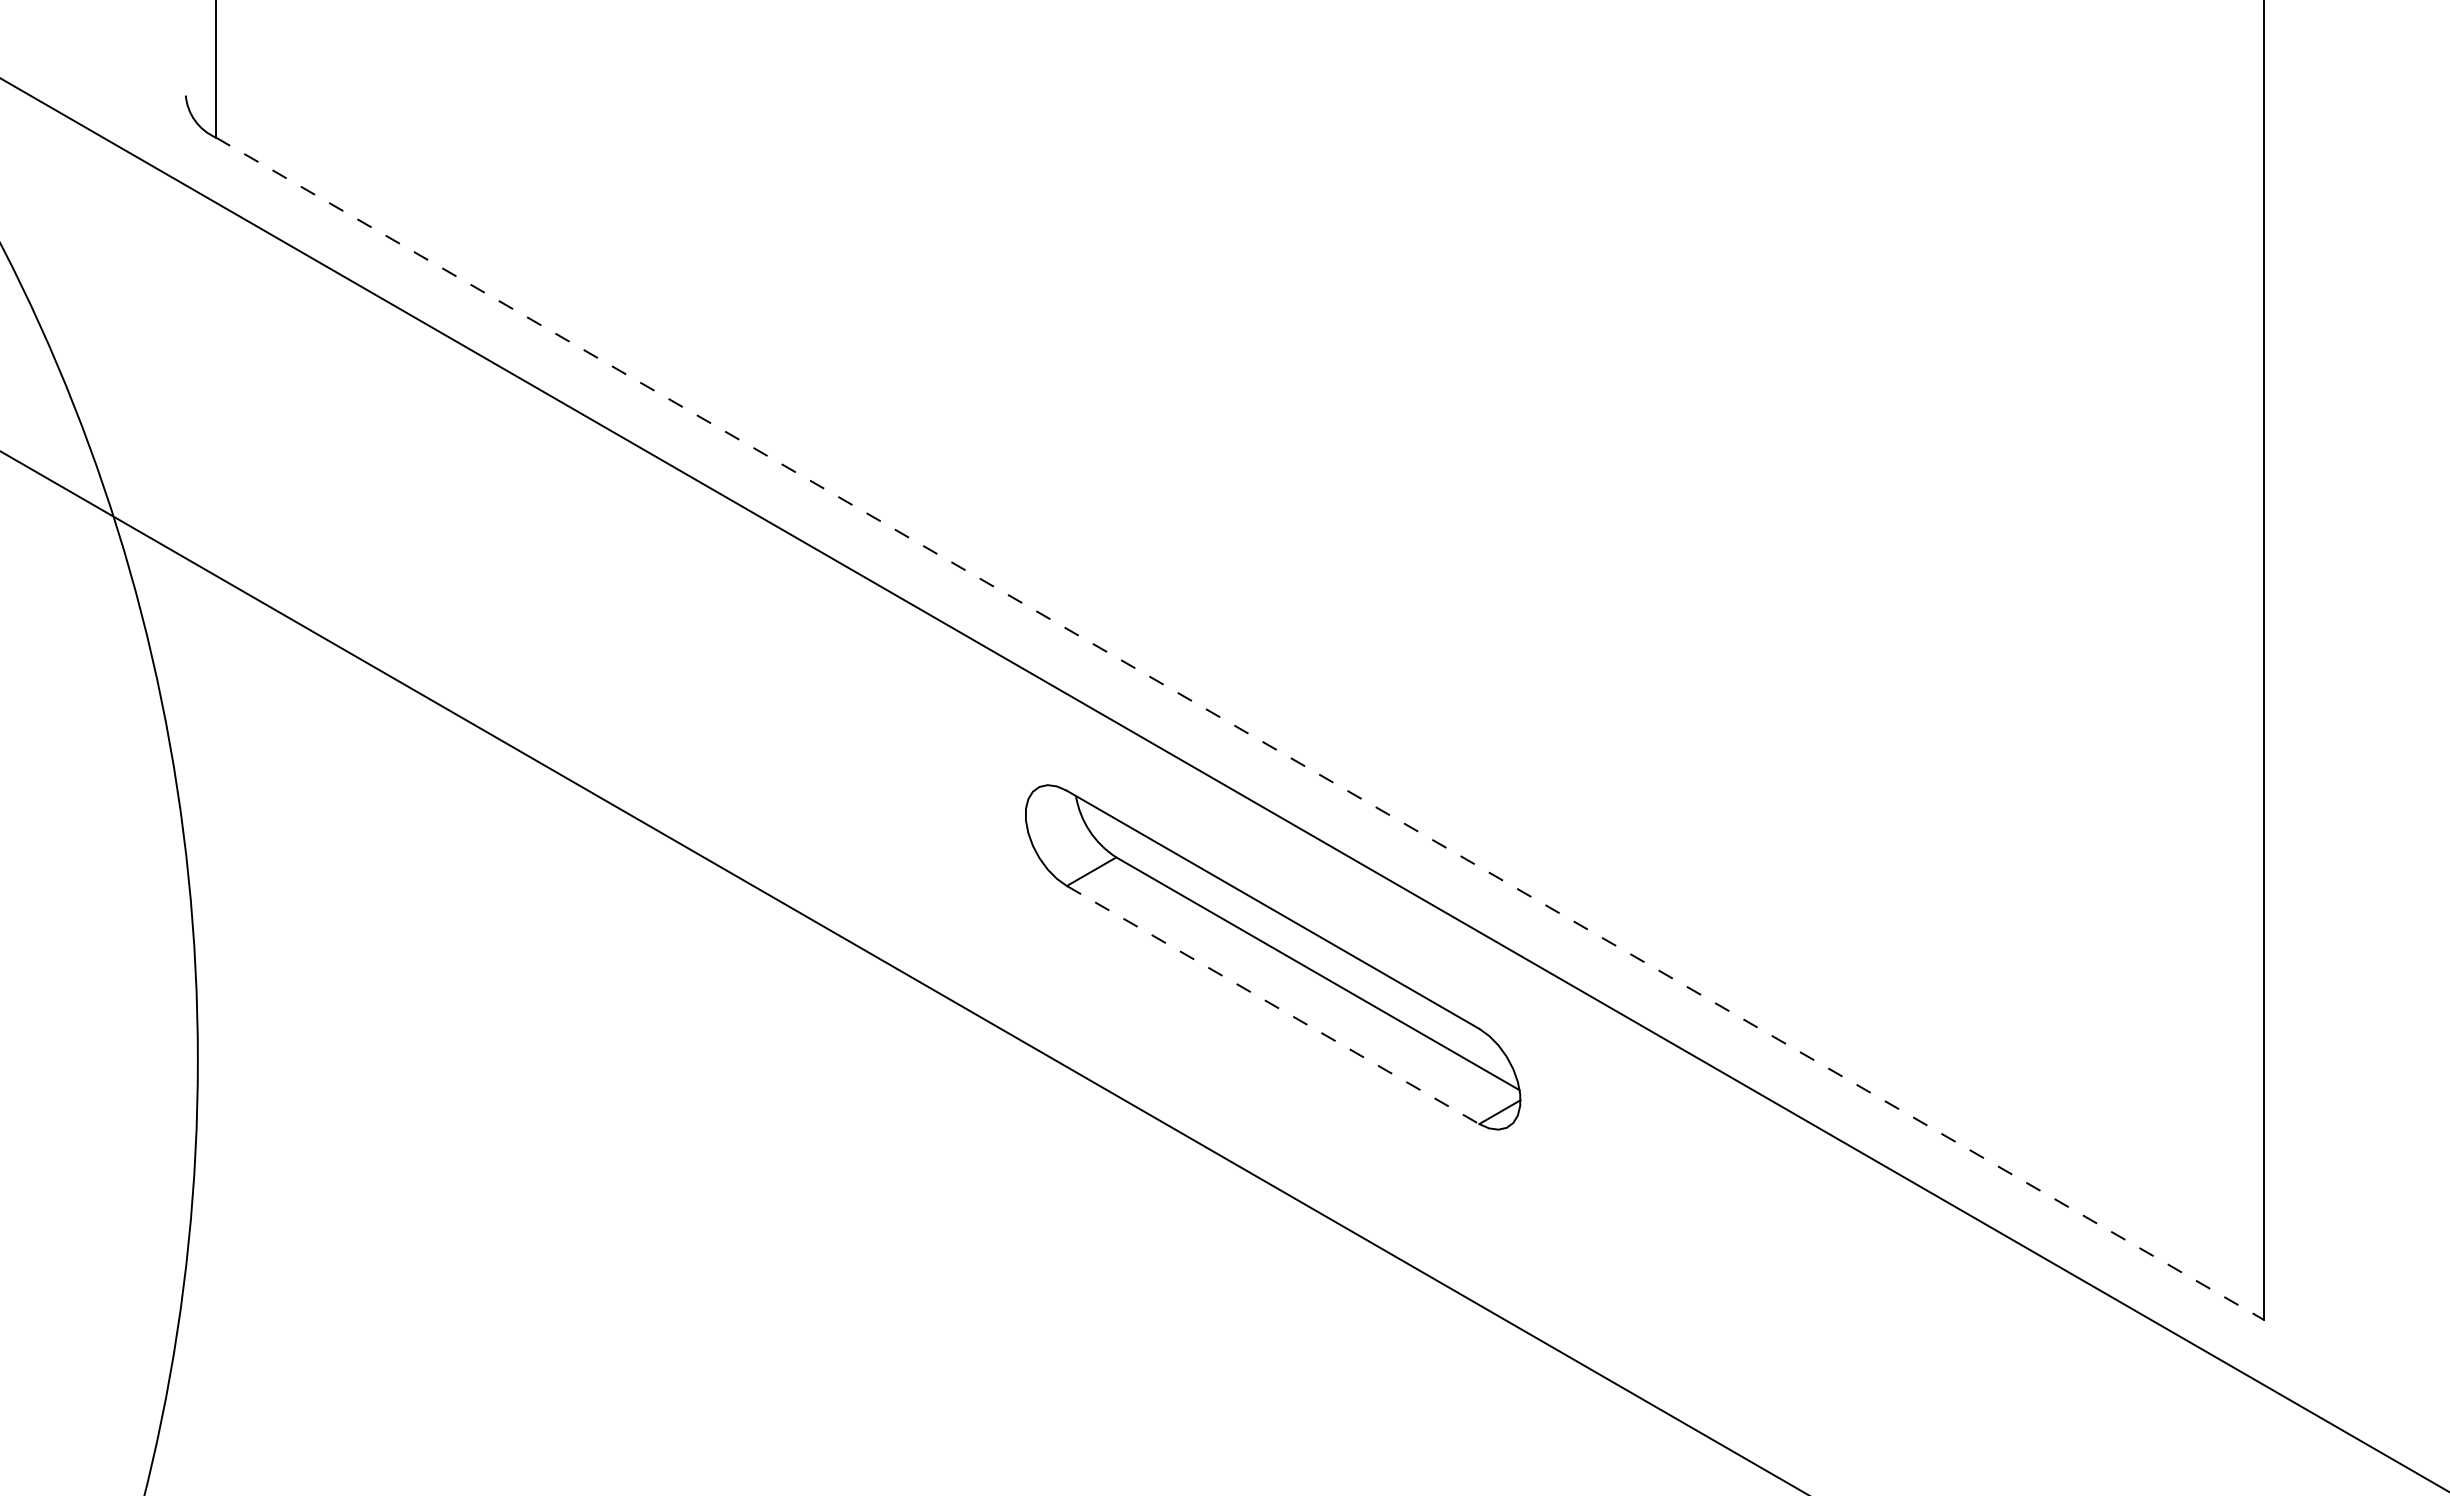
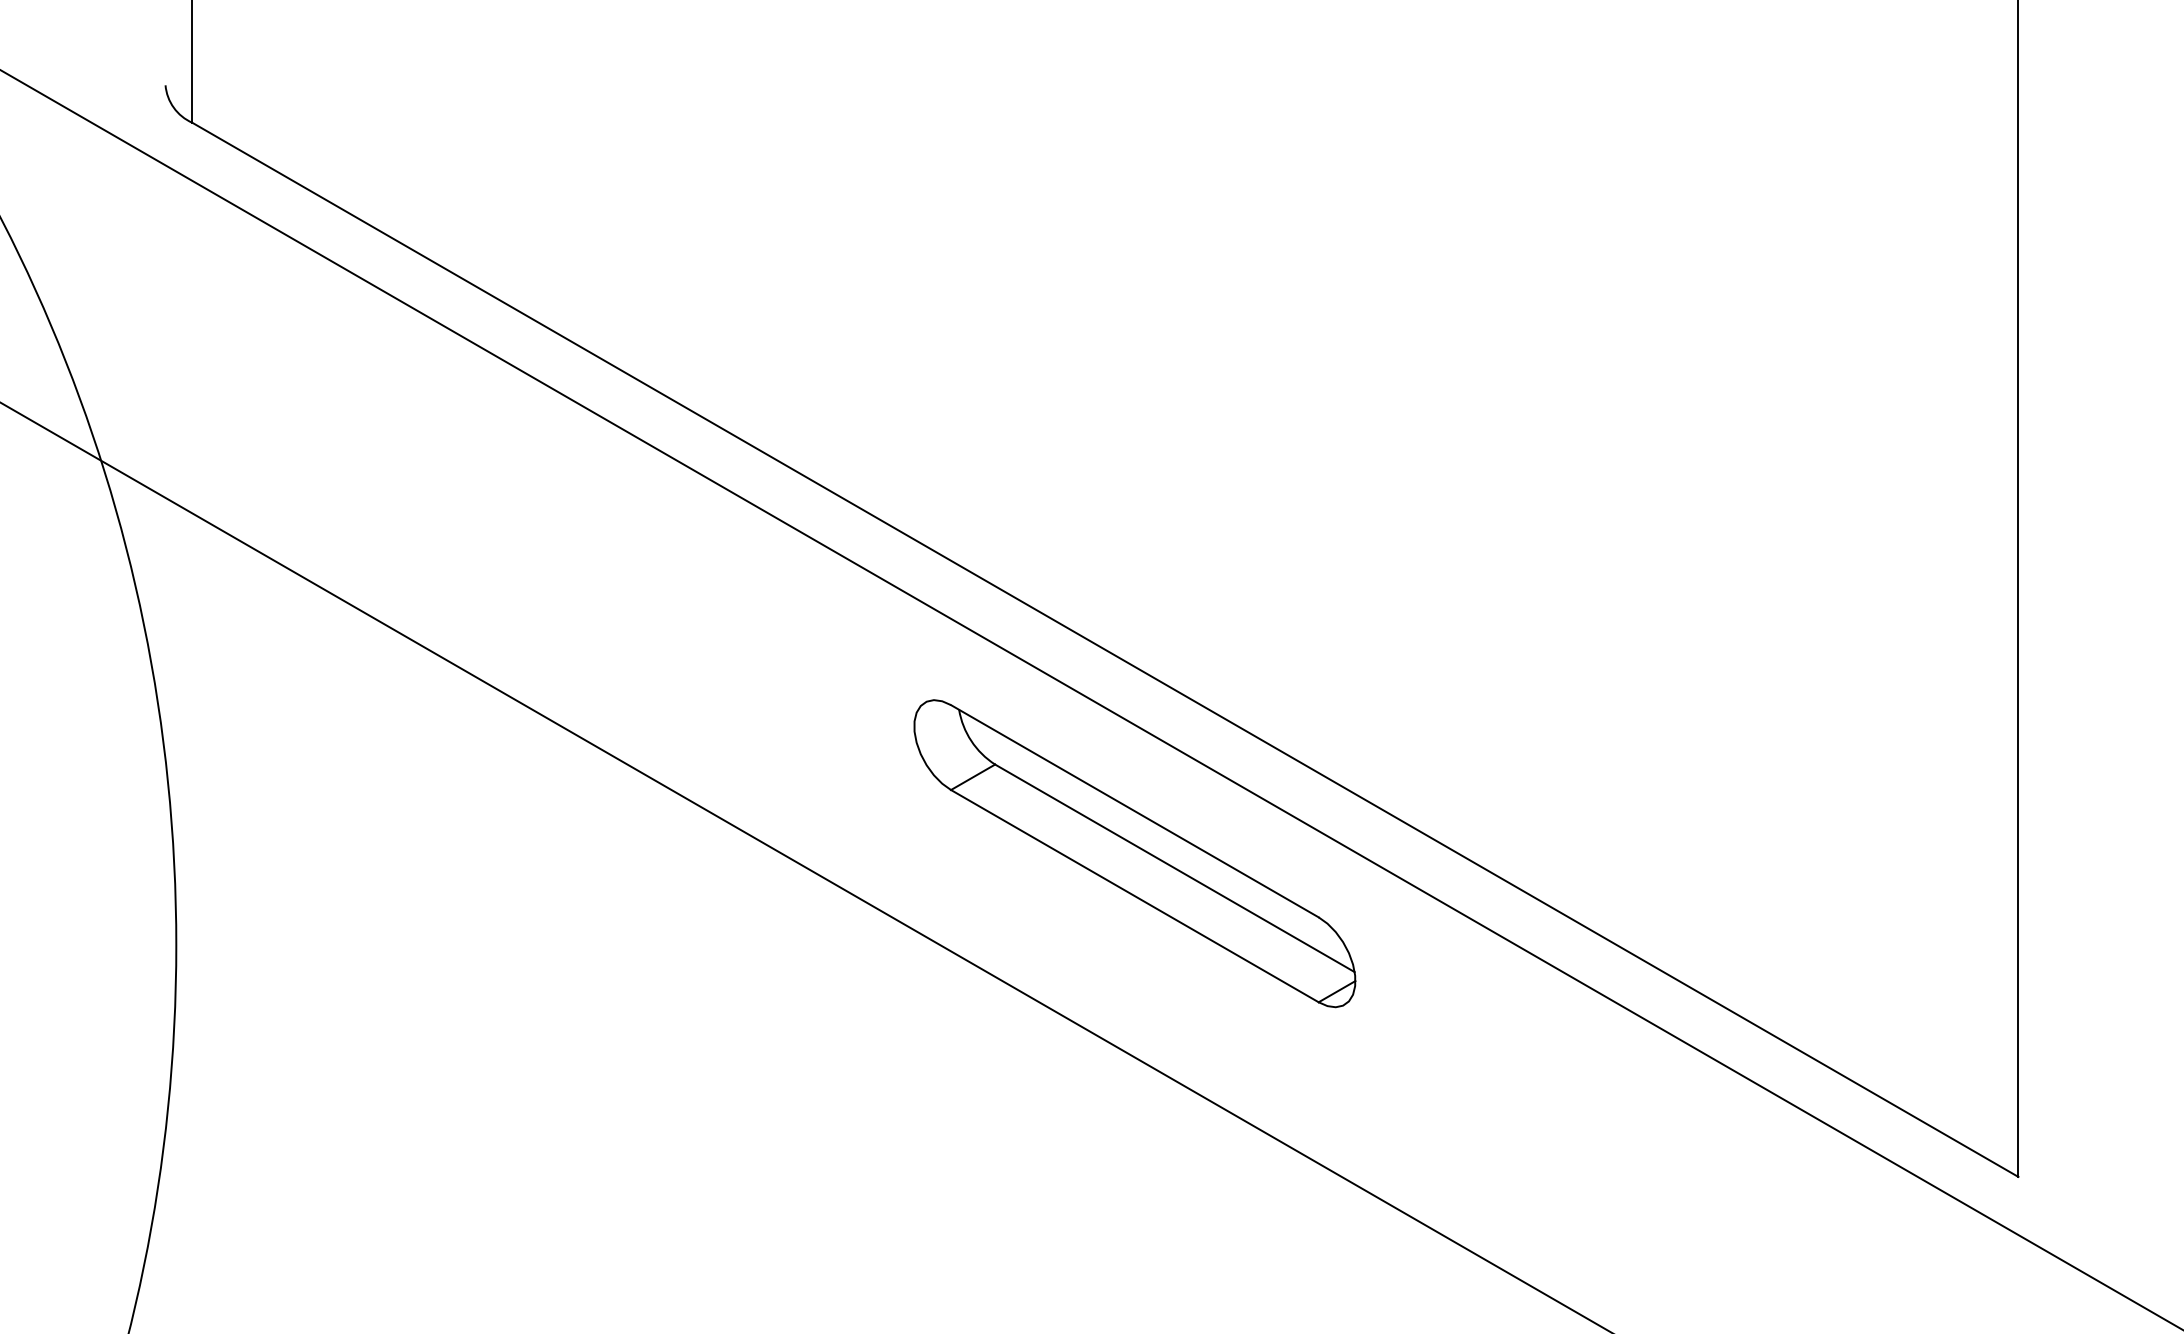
line: (1240, 729) -> (1105, 650), dashed -> solid
line: (1273, 1005) -> (1135, 896), dashed -> solid

